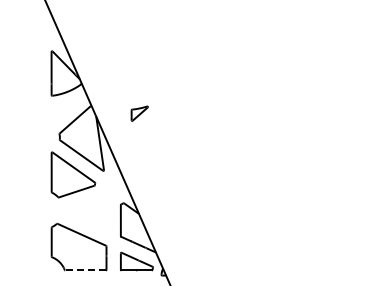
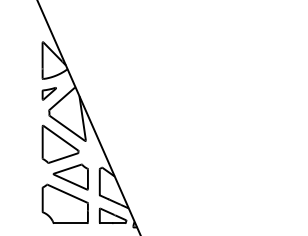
part: (139, 113) -> (49, 93), moved
part: (85, 214) -> (70, 177), added
line: (85, 270) -> (70, 223), dashed -> solid

